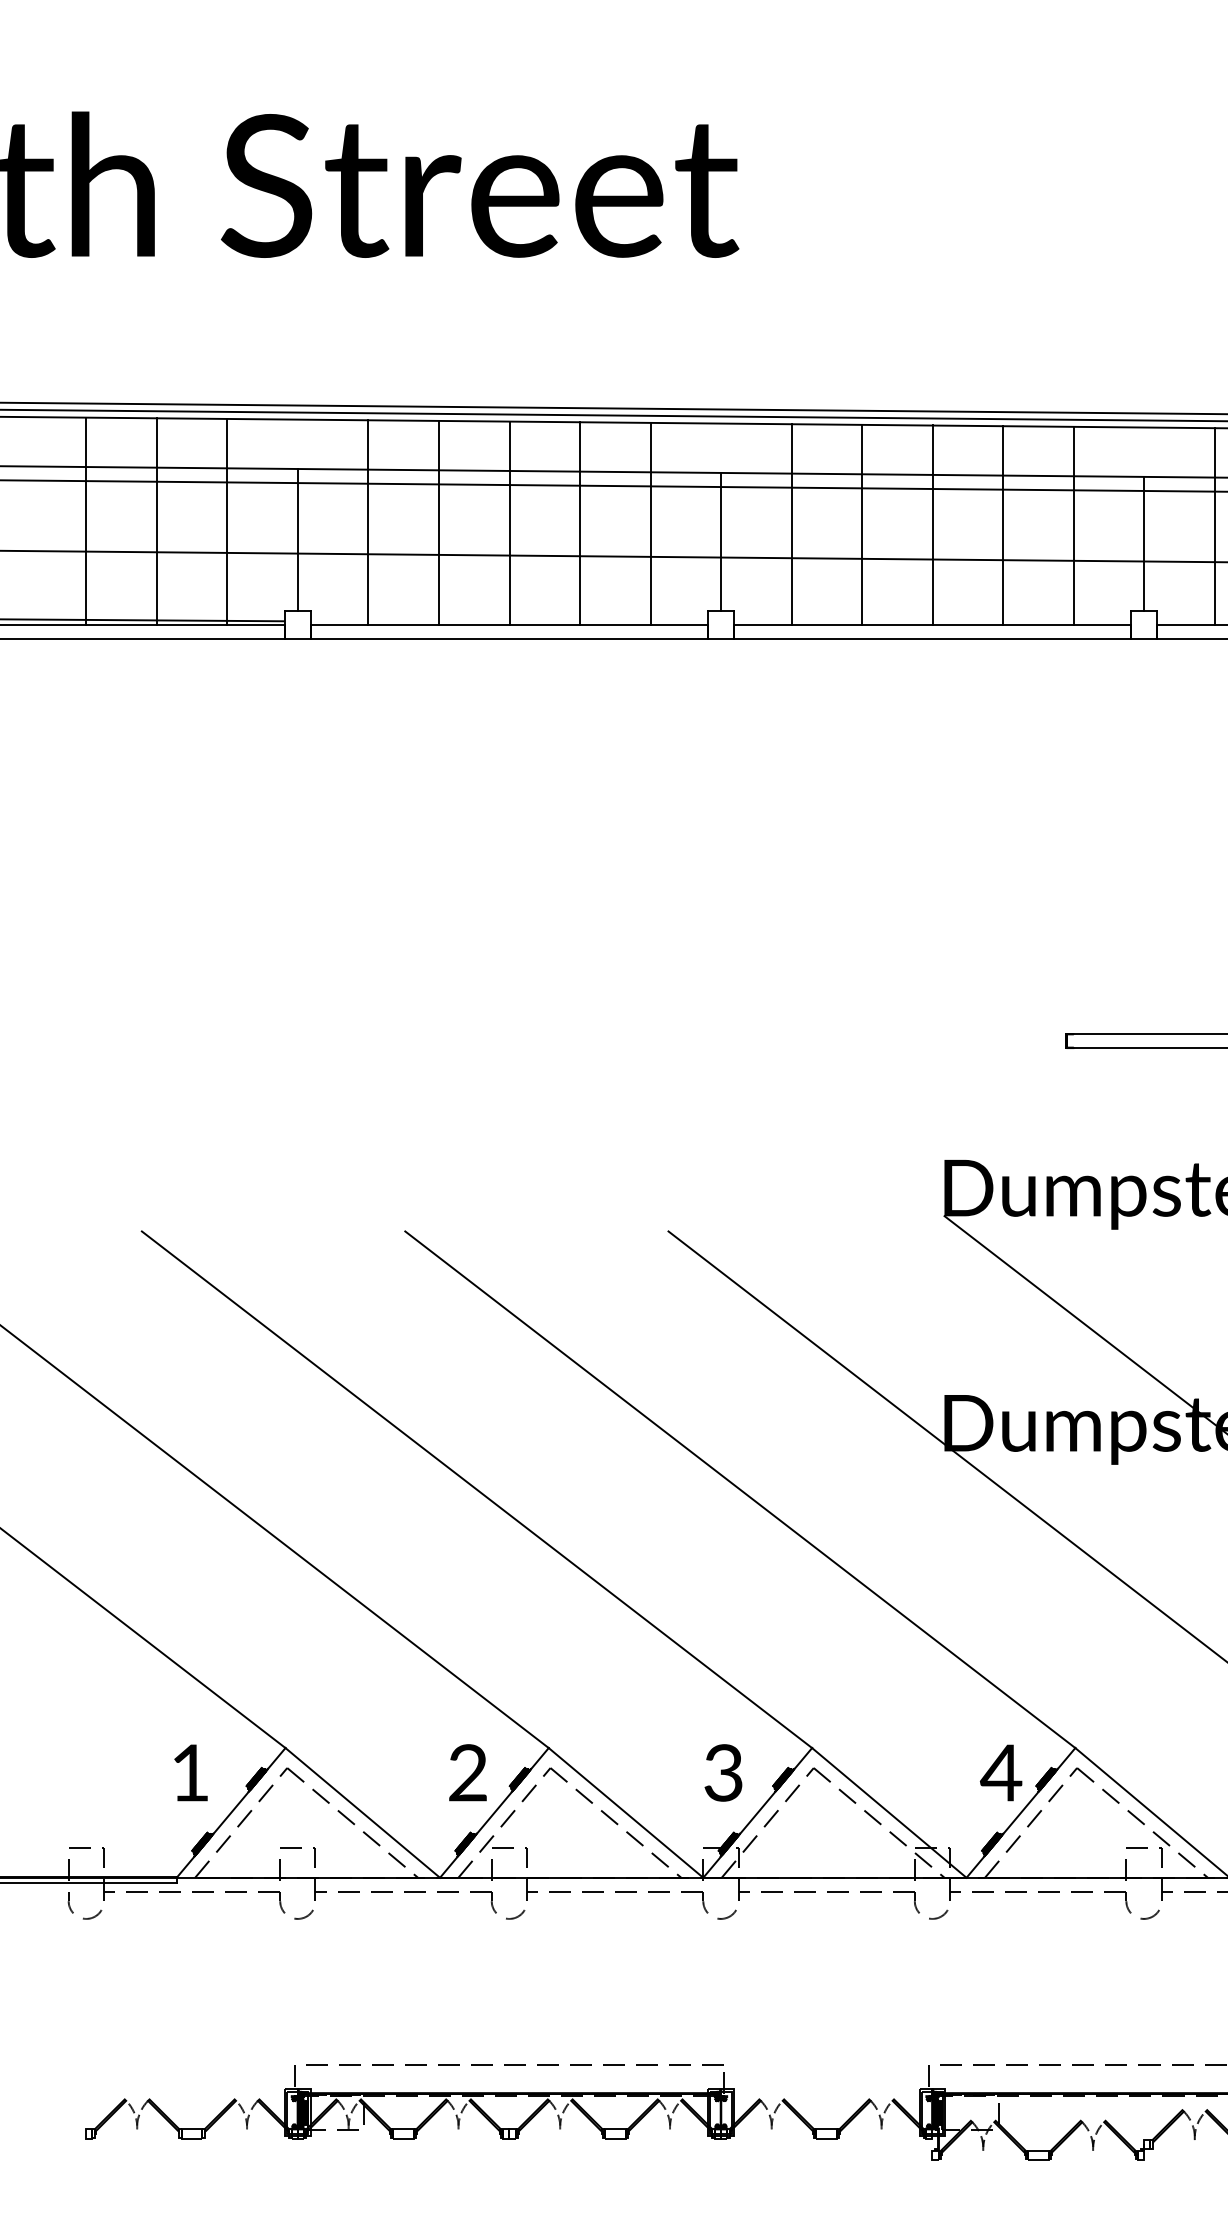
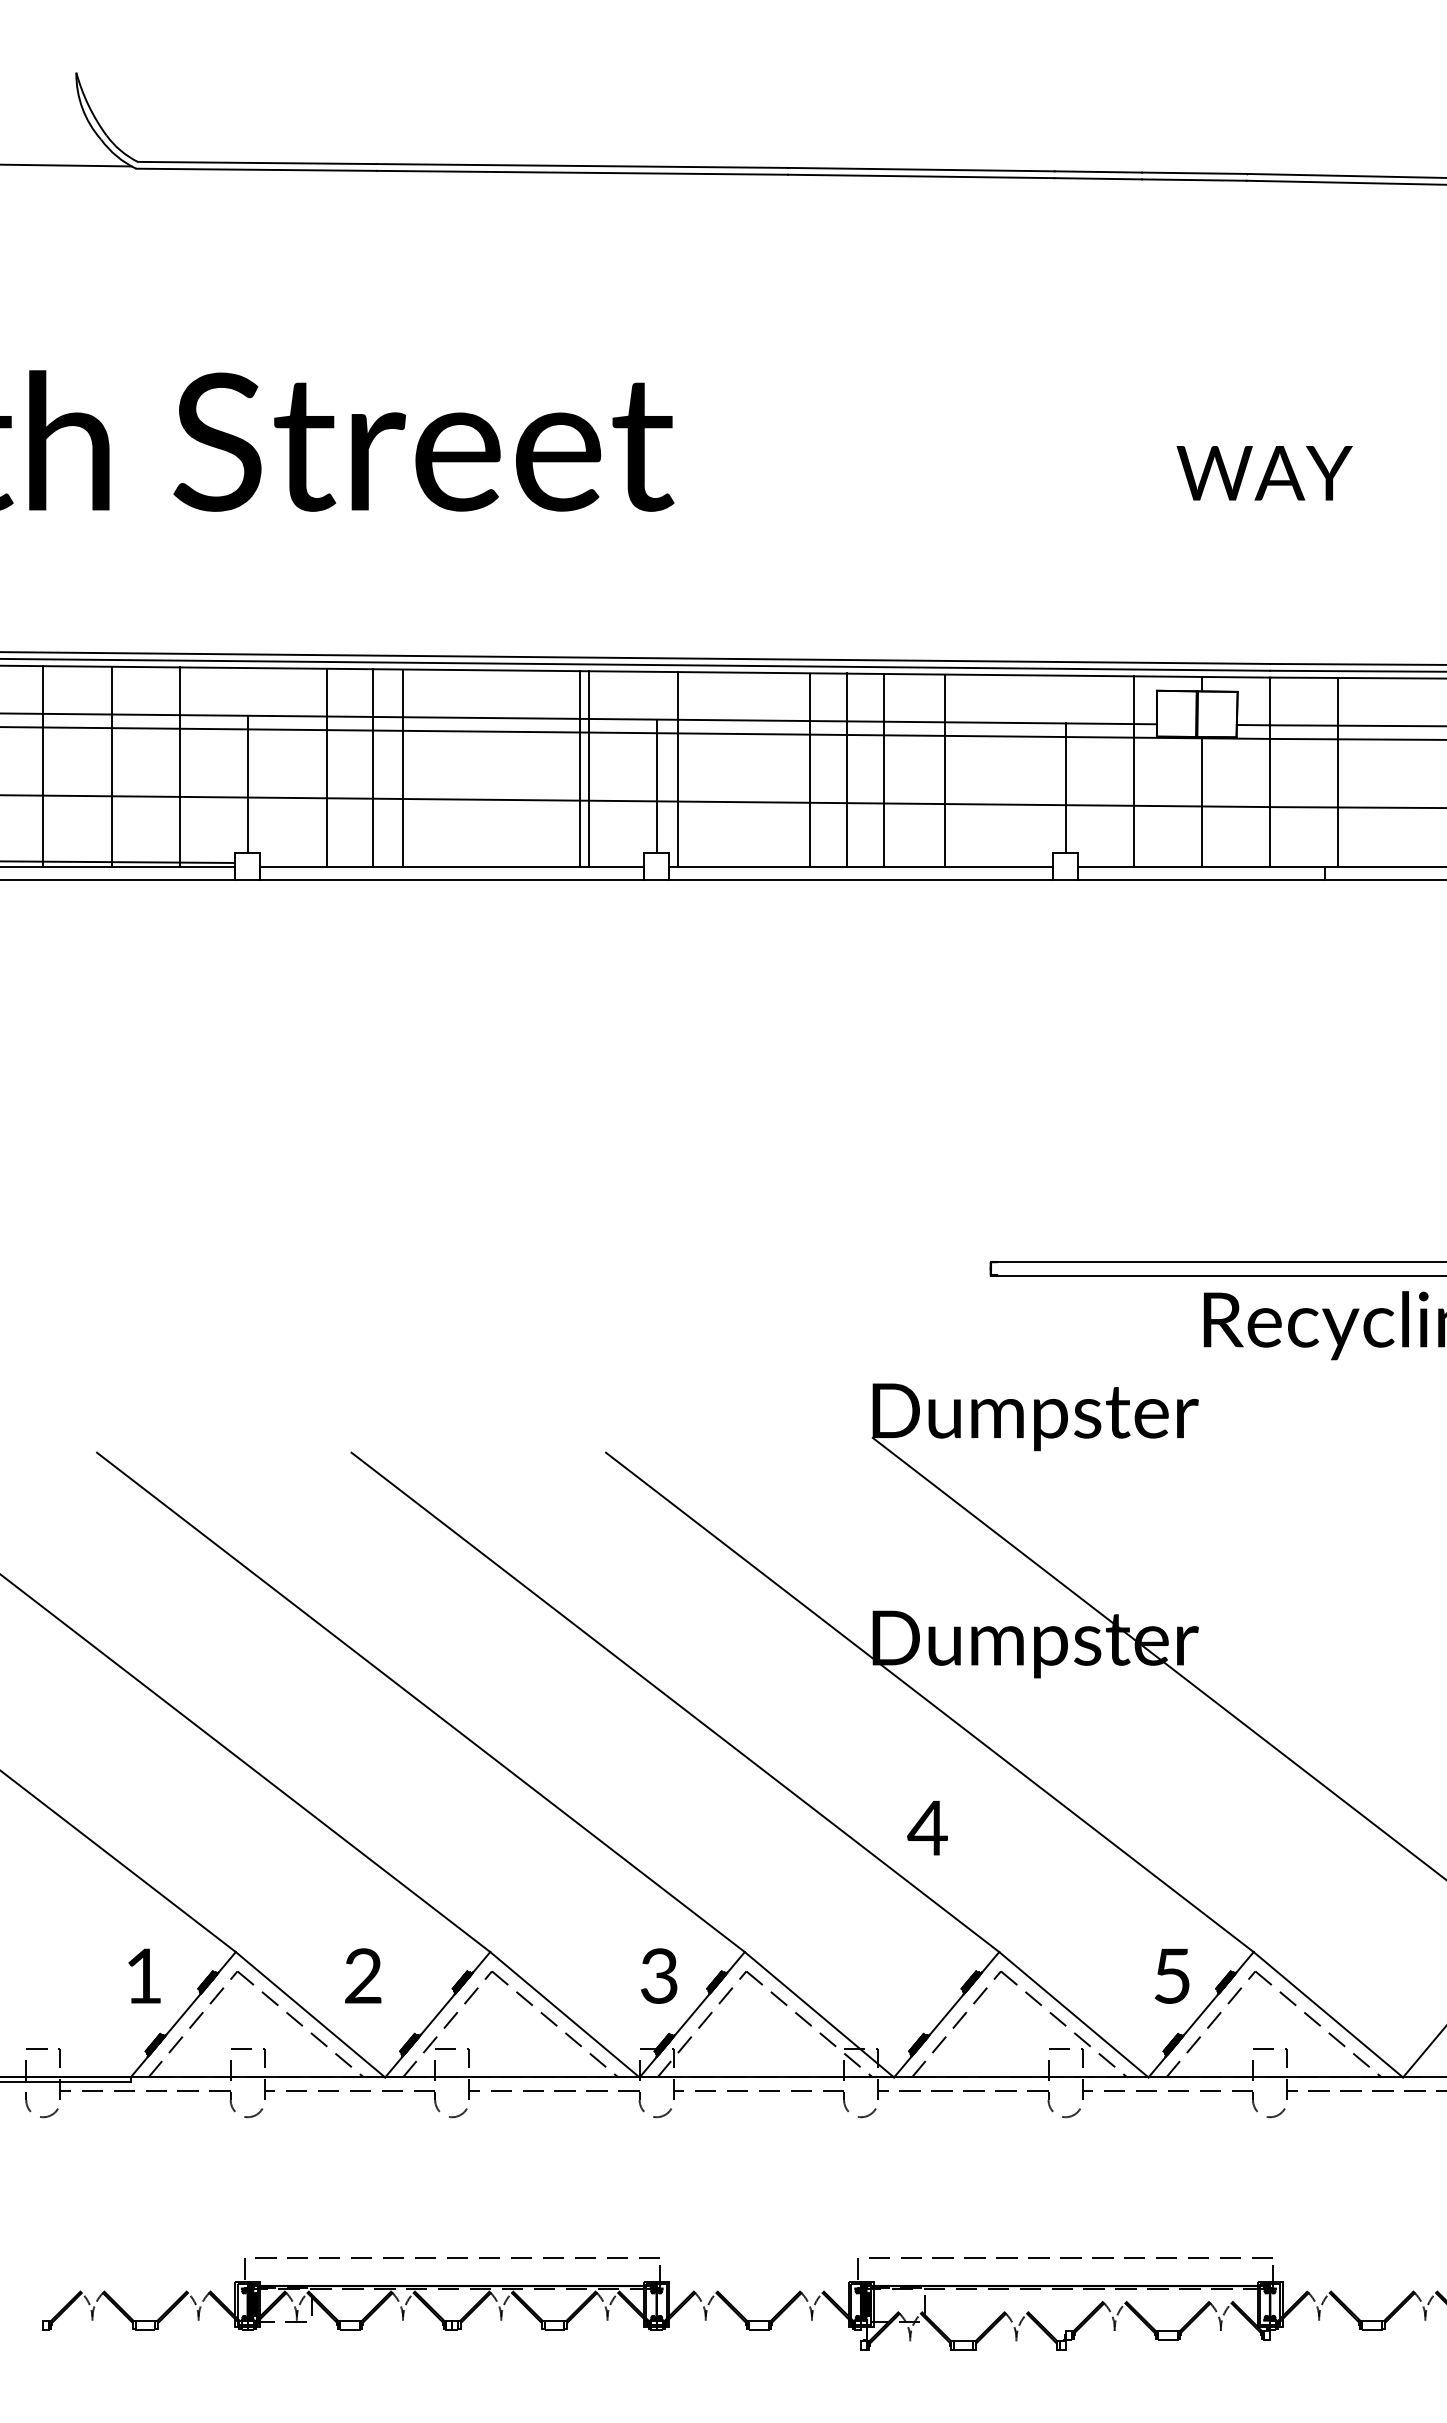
line: (368, 522) -> (373, 767), moved
line: (439, 522) -> (327, 767), moved
line: (509, 522) -> (403, 767), moved
line: (580, 523) -> (580, 768), moved
line: (791, 524) -> (677, 769), moved
line: (862, 524) -> (847, 769), moved
line: (932, 524) -> (810, 769), moved
line: (1003, 525) -> (884, 770), moved
line: (1073, 525) -> (944, 770), moved
text: (468, 1772) -> (363, 1975), moved
text: (1001, 1773) -> (927, 1828), moved

